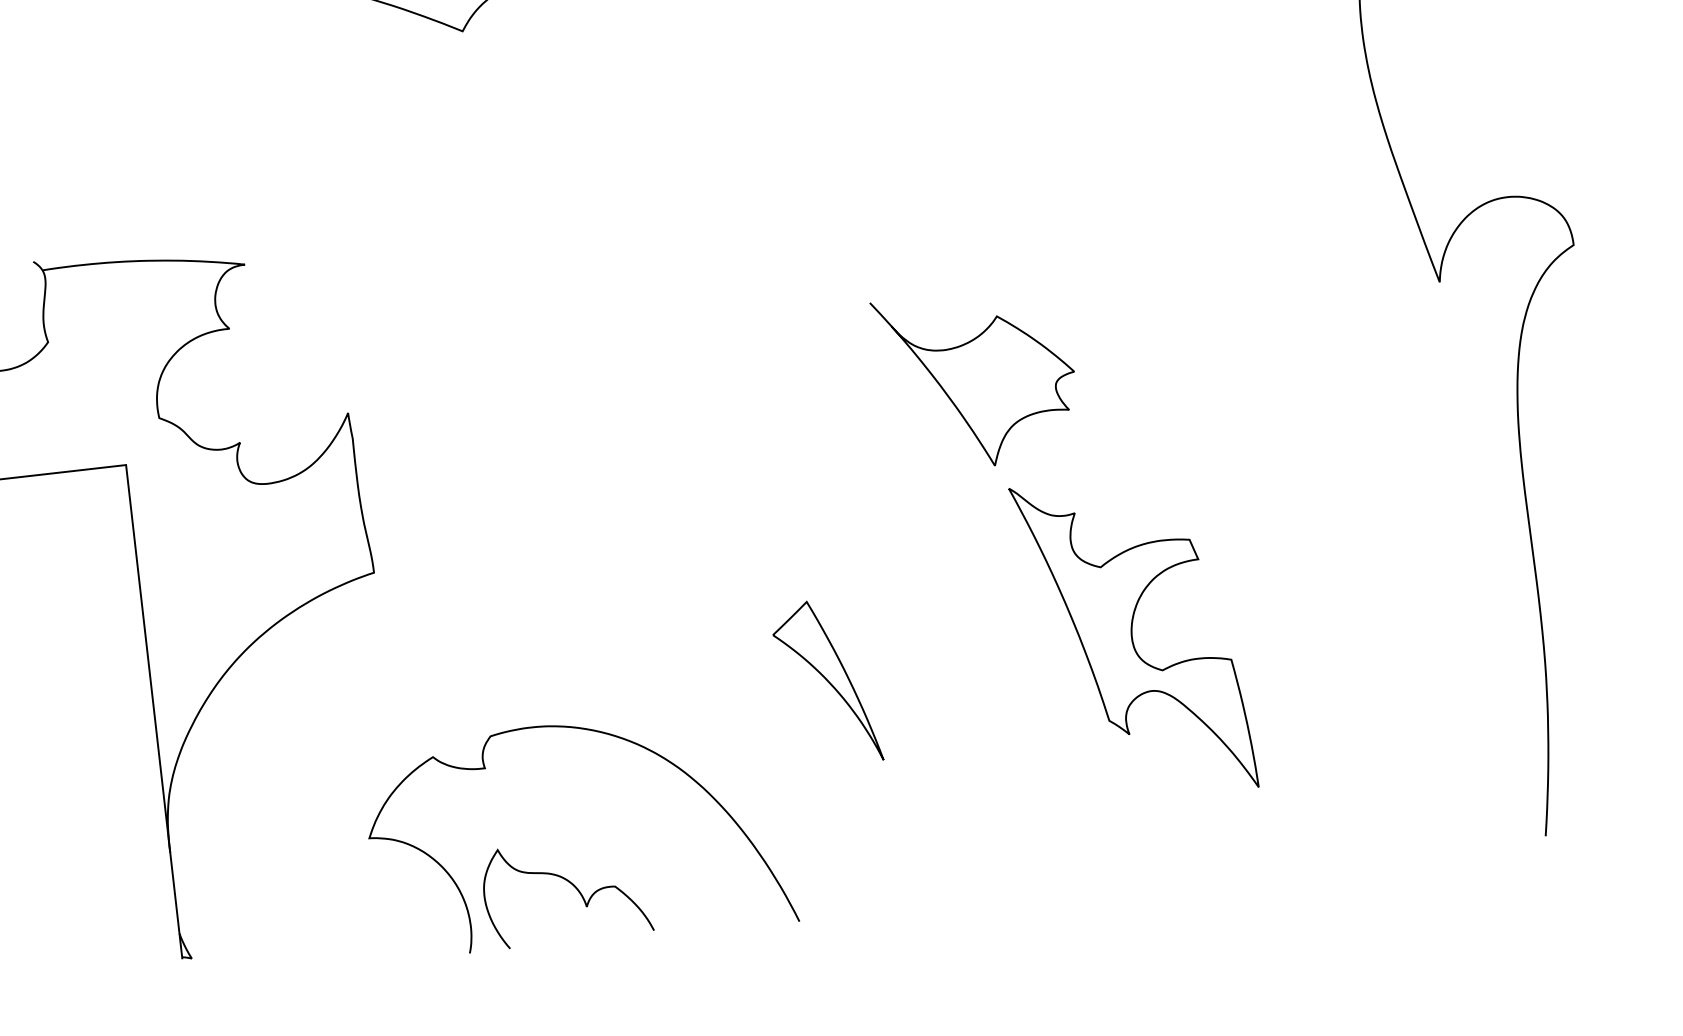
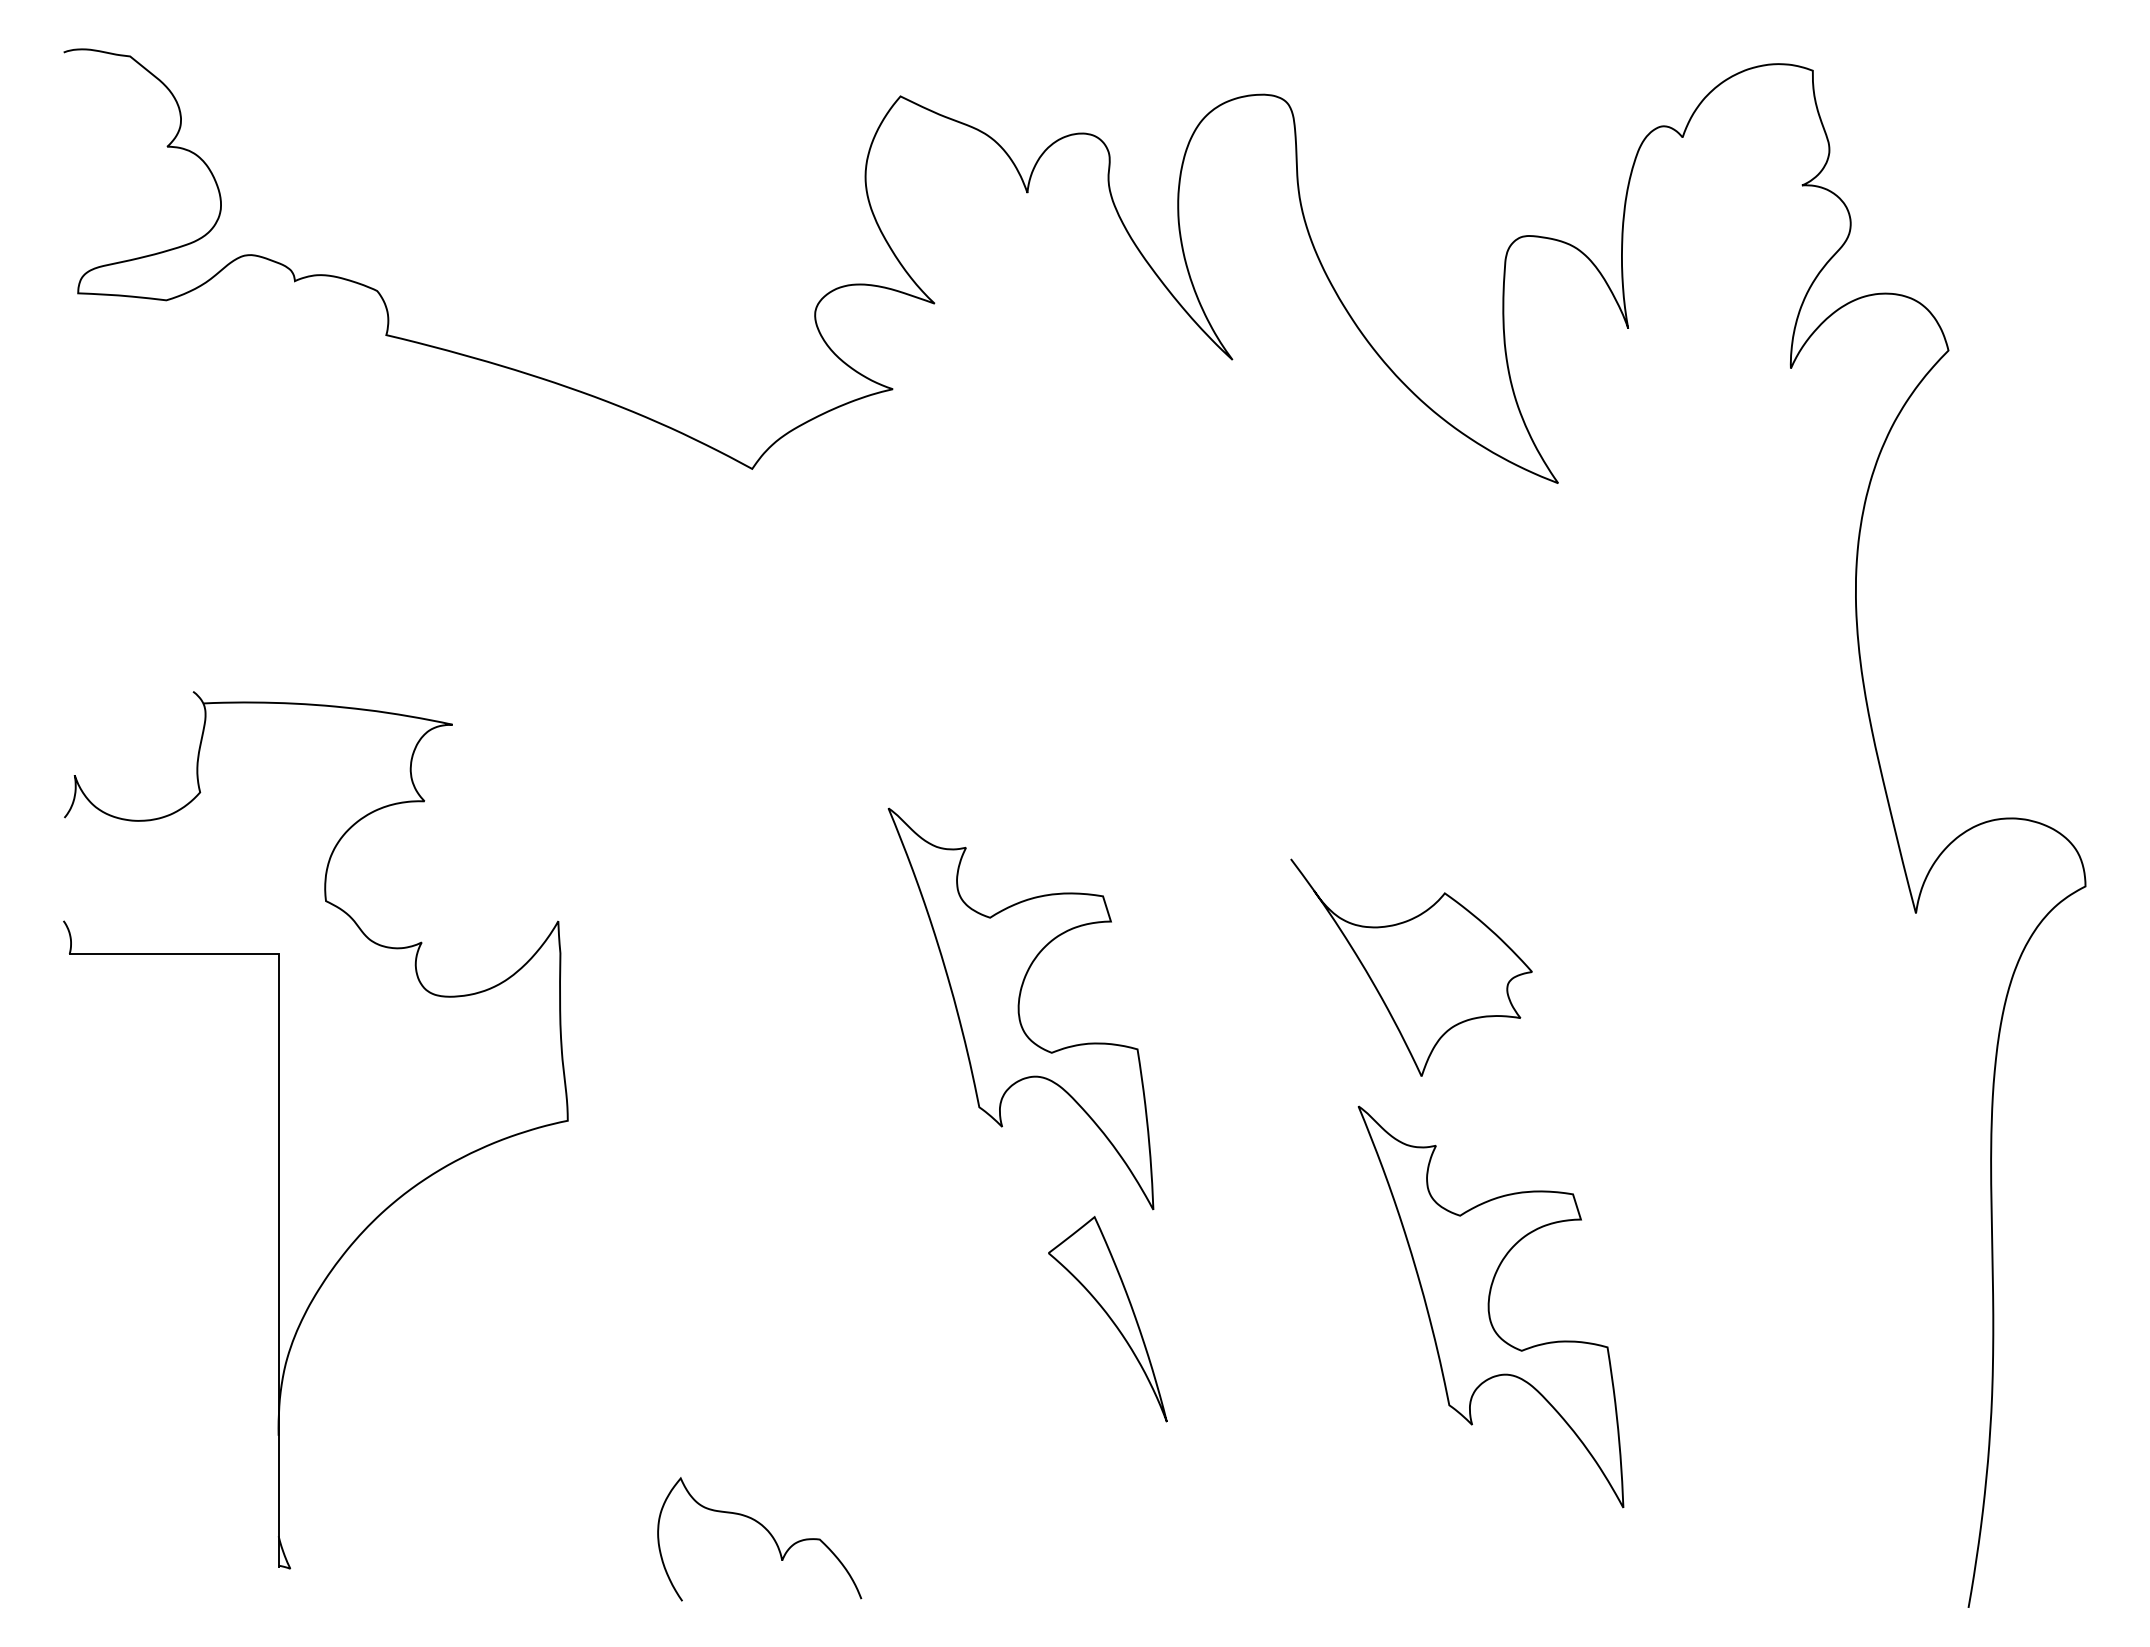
curve: (949, 396) -> (1375, 984), moved
part: (727, 440) -> (1020, 1008), added
curve: (605, 734) -> (829, 1351), removed

